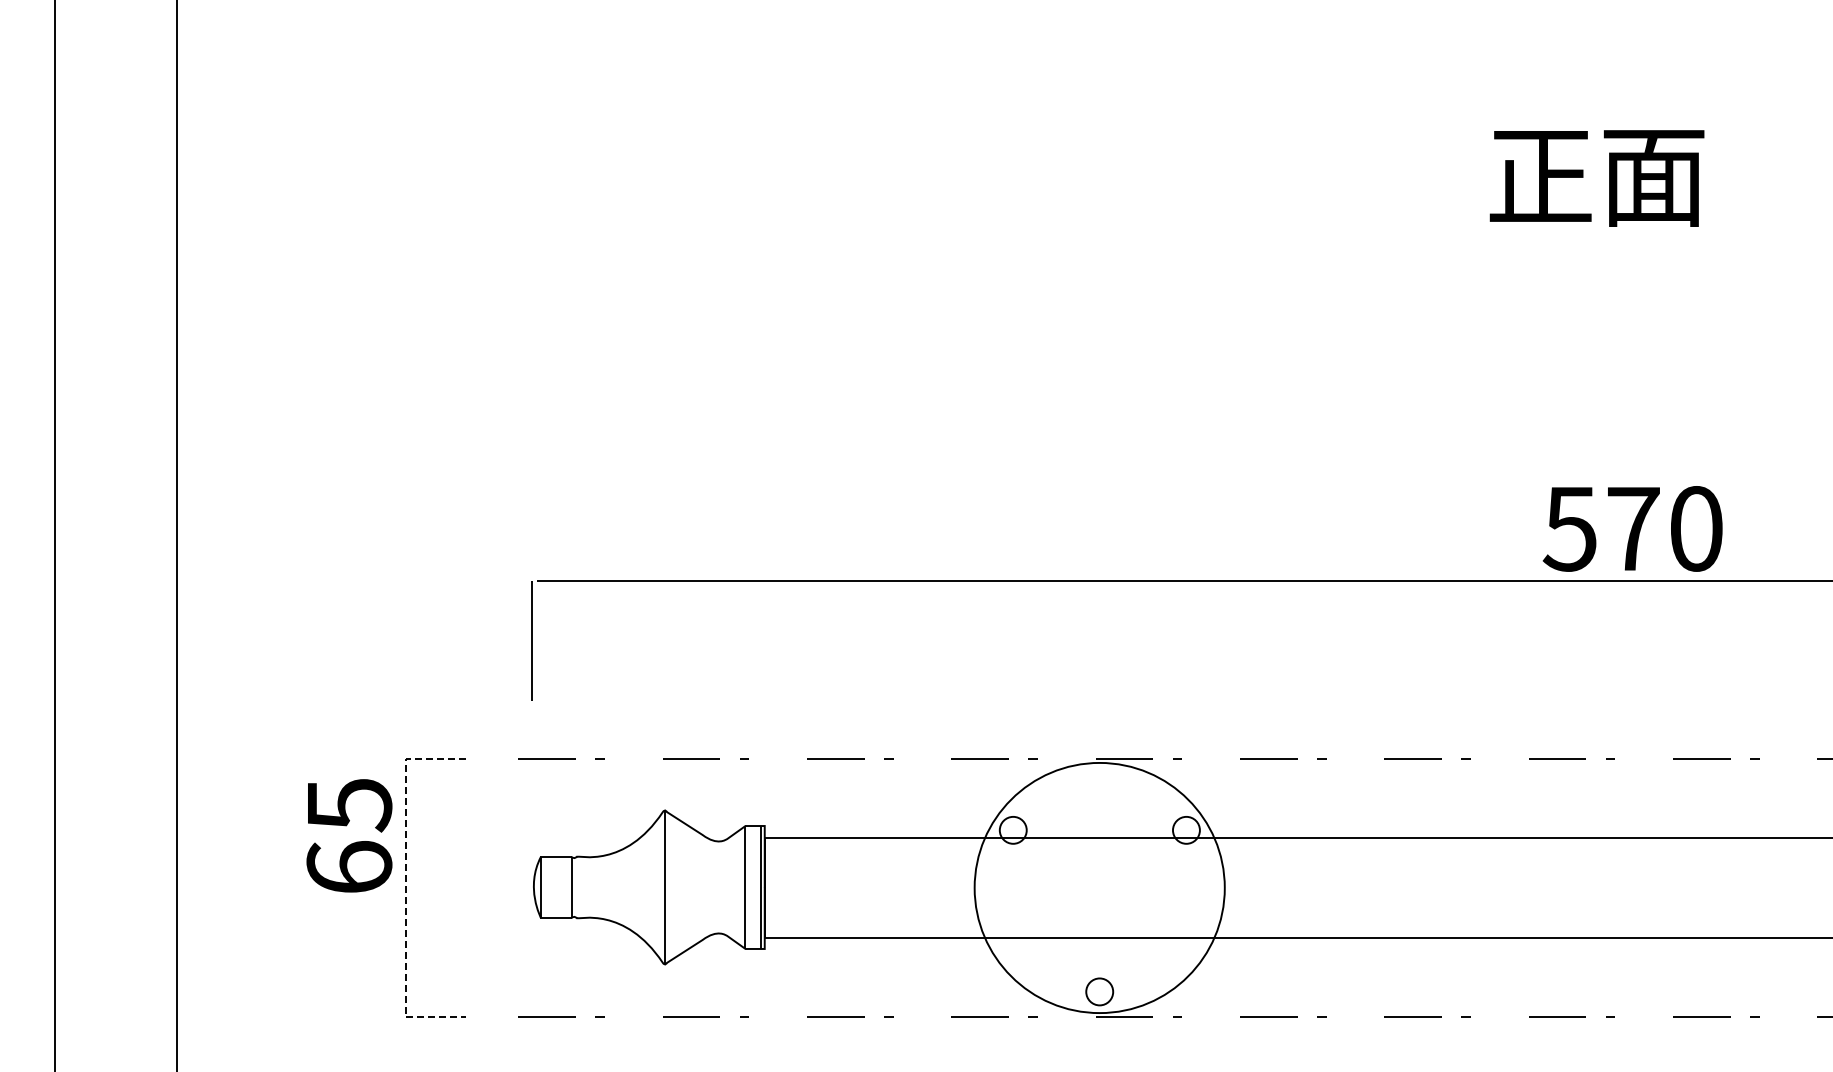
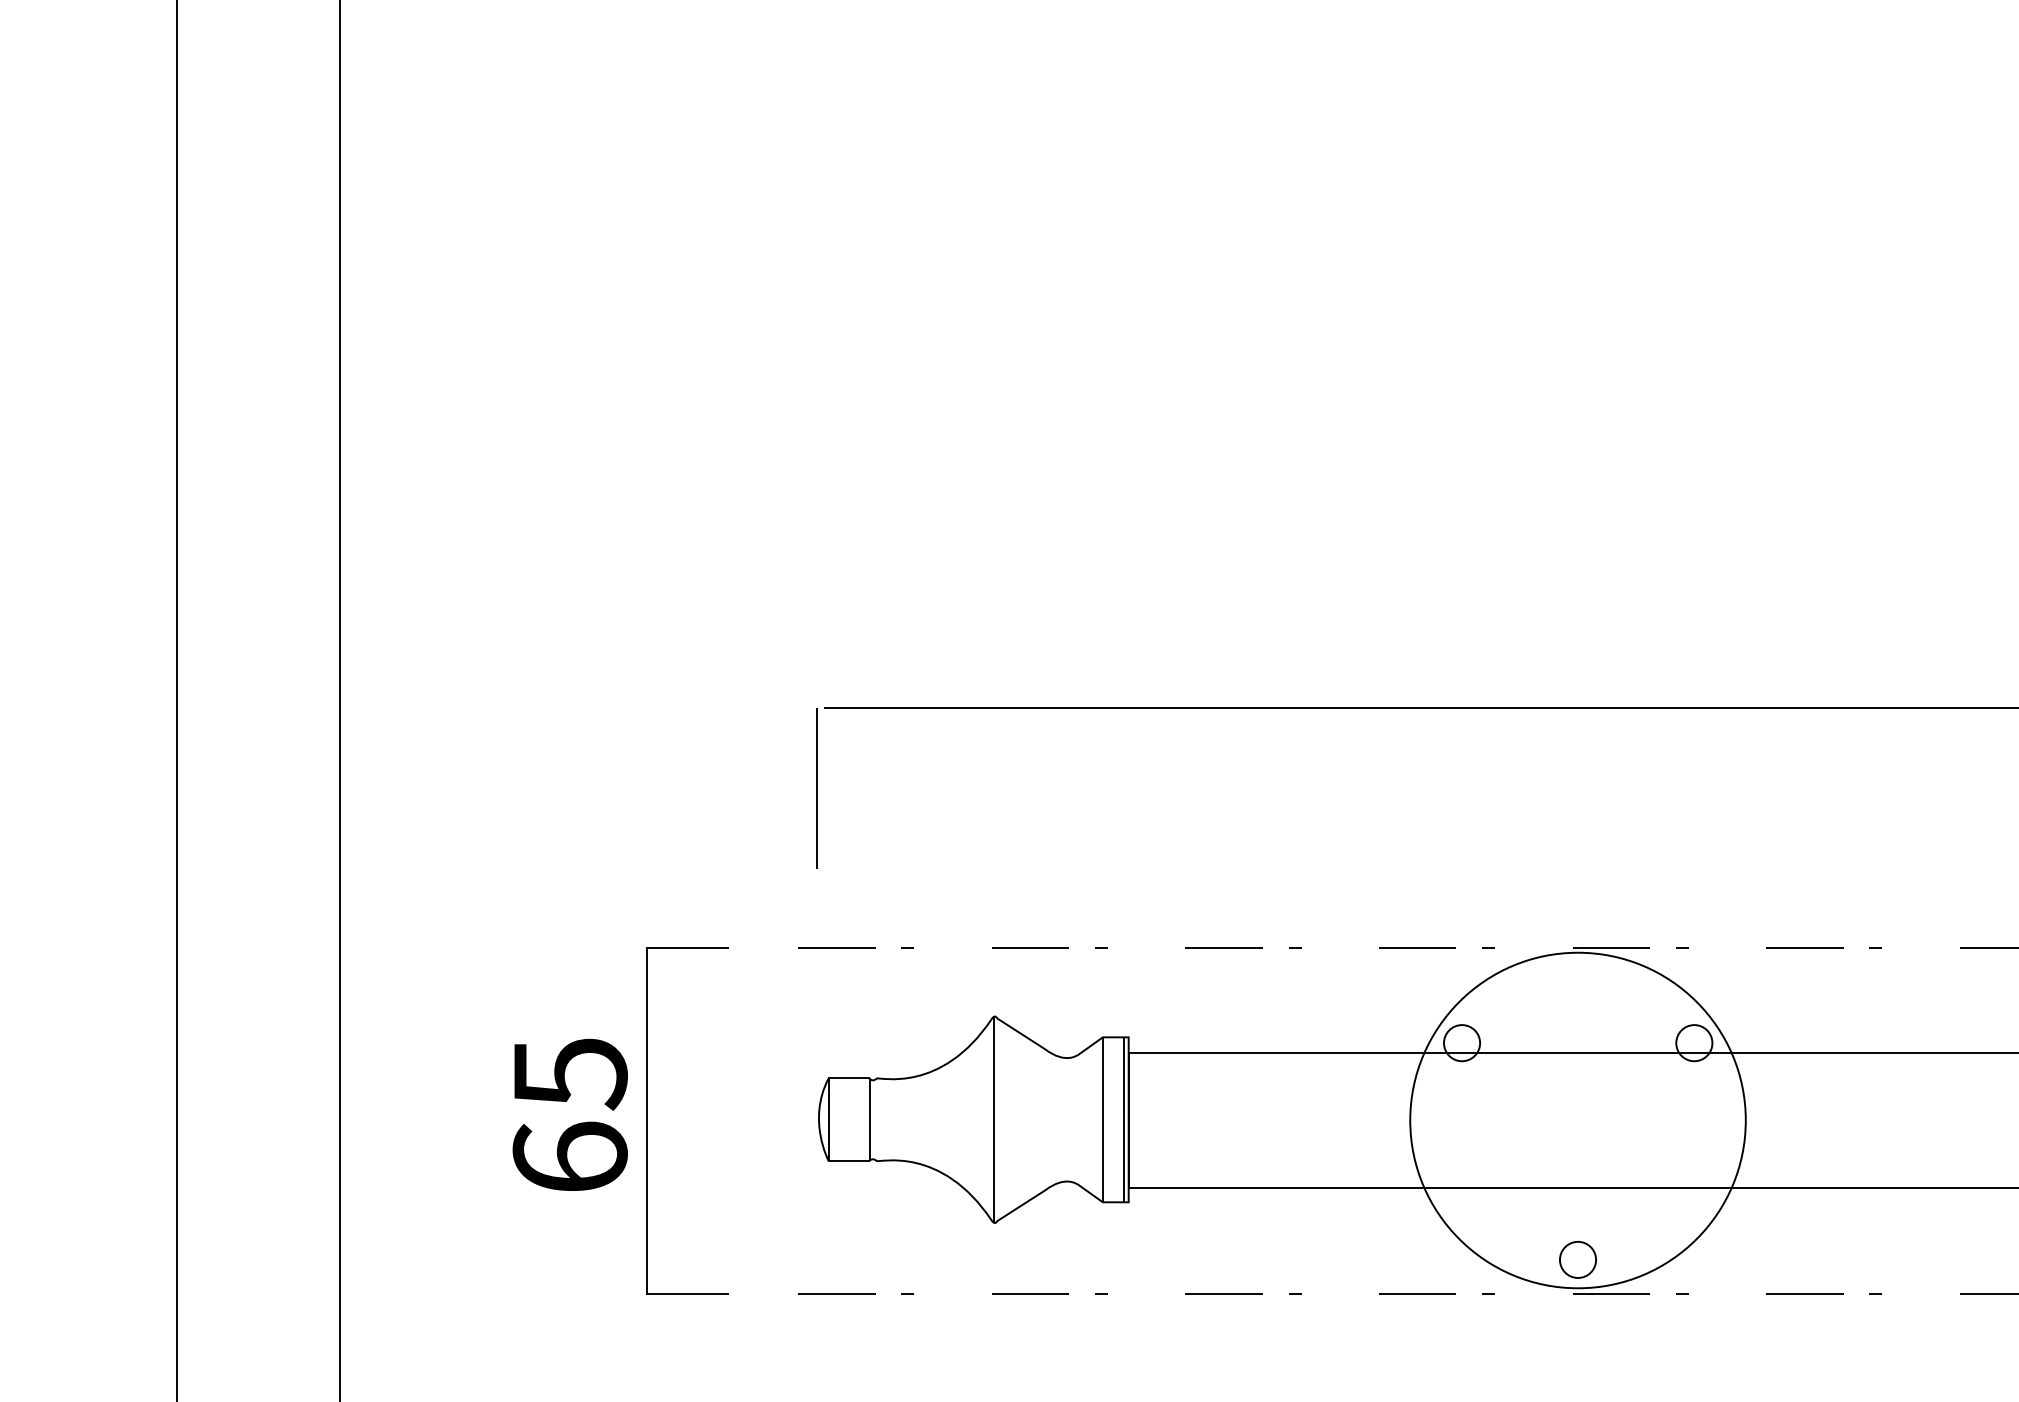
text: (349, 835) -> (570, 1114), moved
line: (405, 888) -> (646, 1121), dashed -> solid

